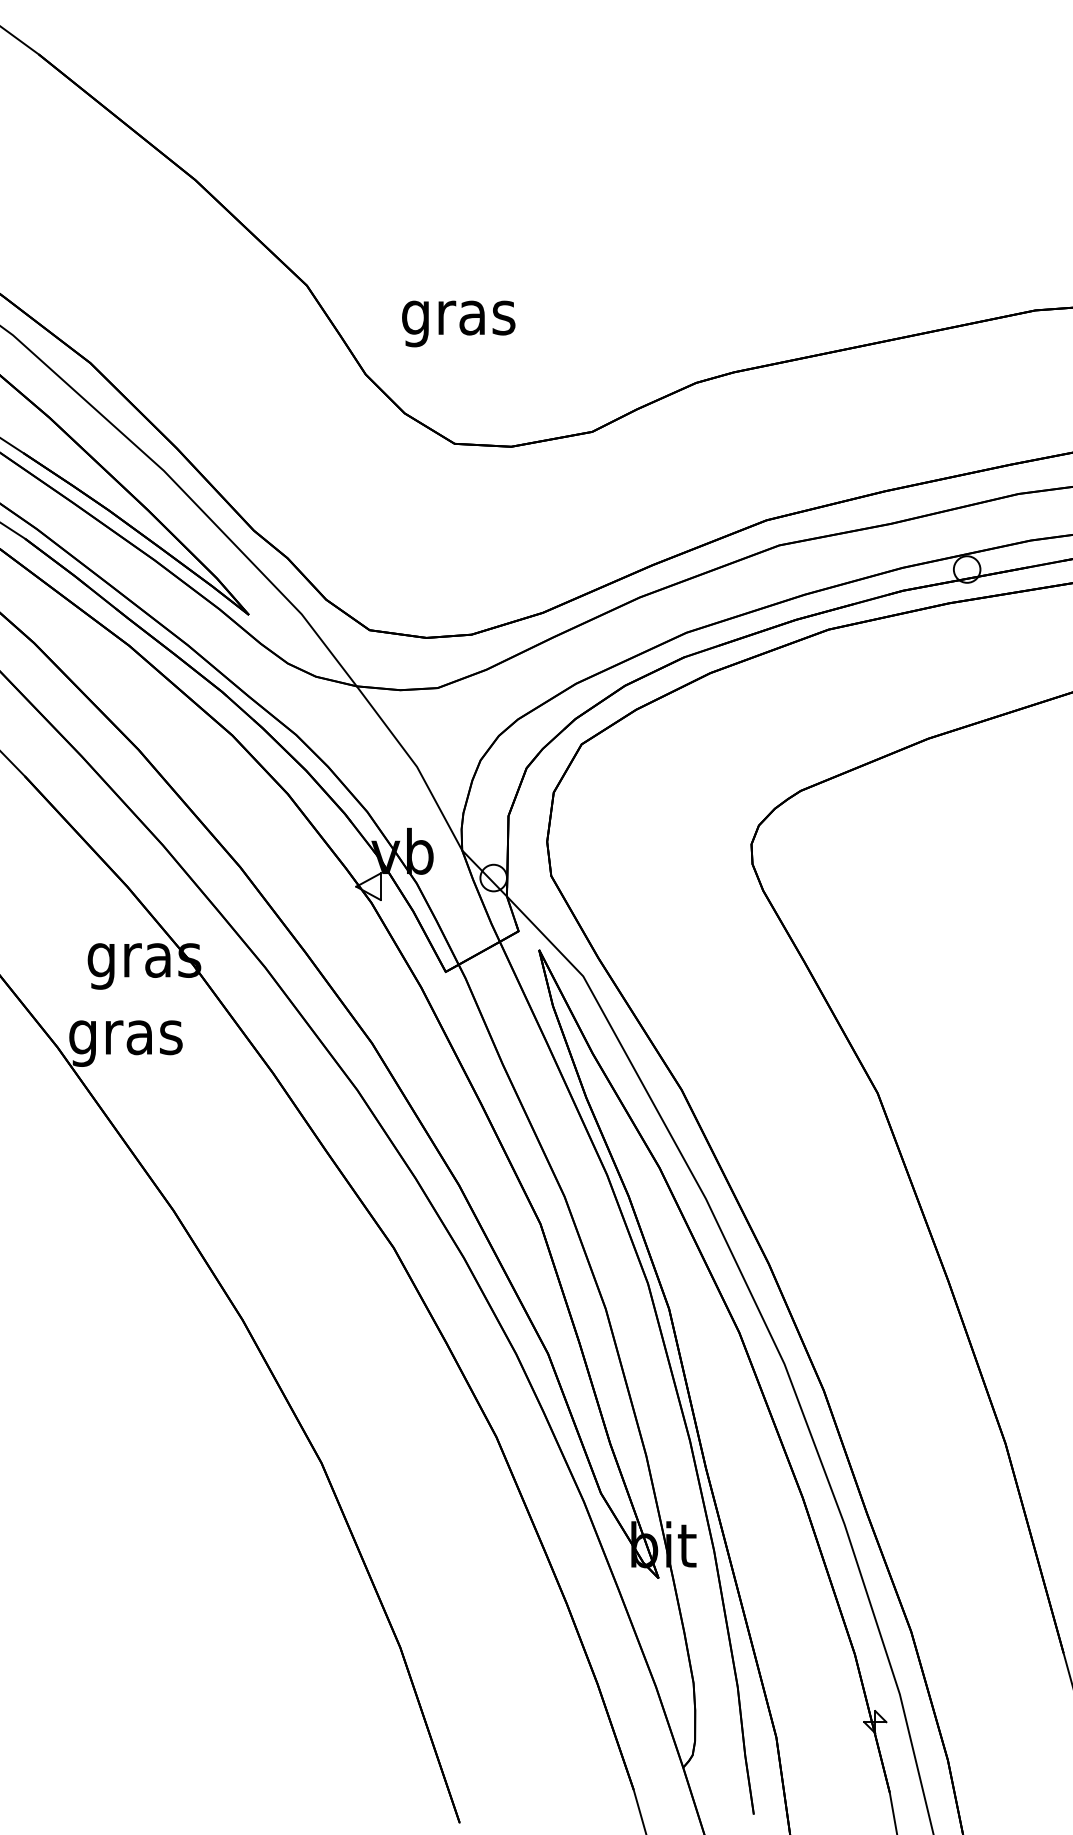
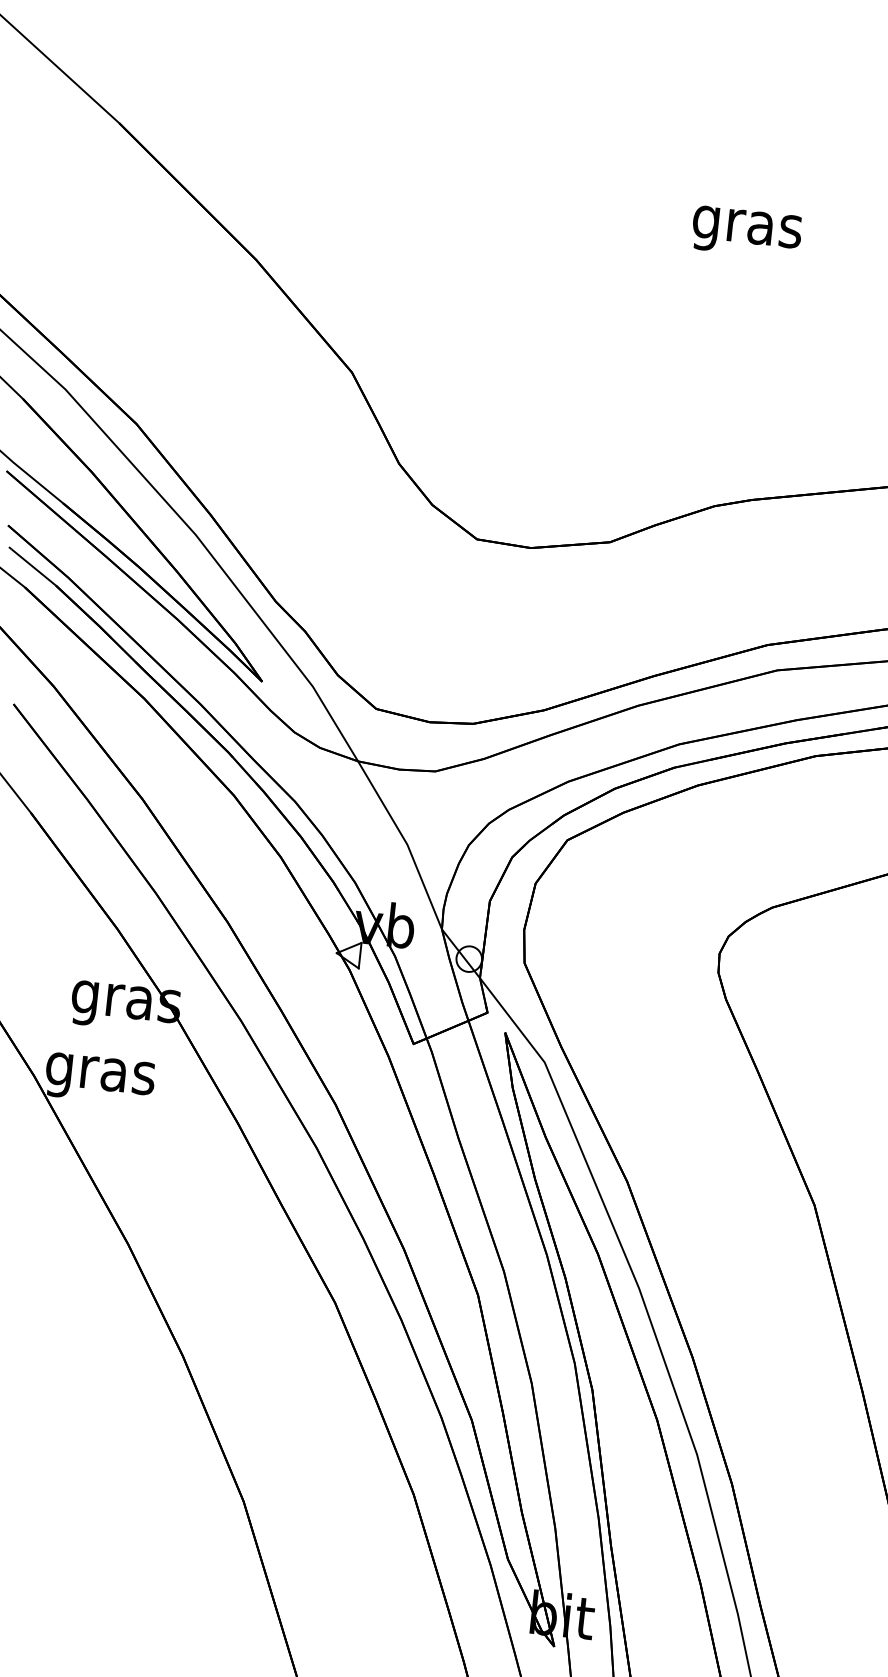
text: (458, 323) -> (746, 232), moved

